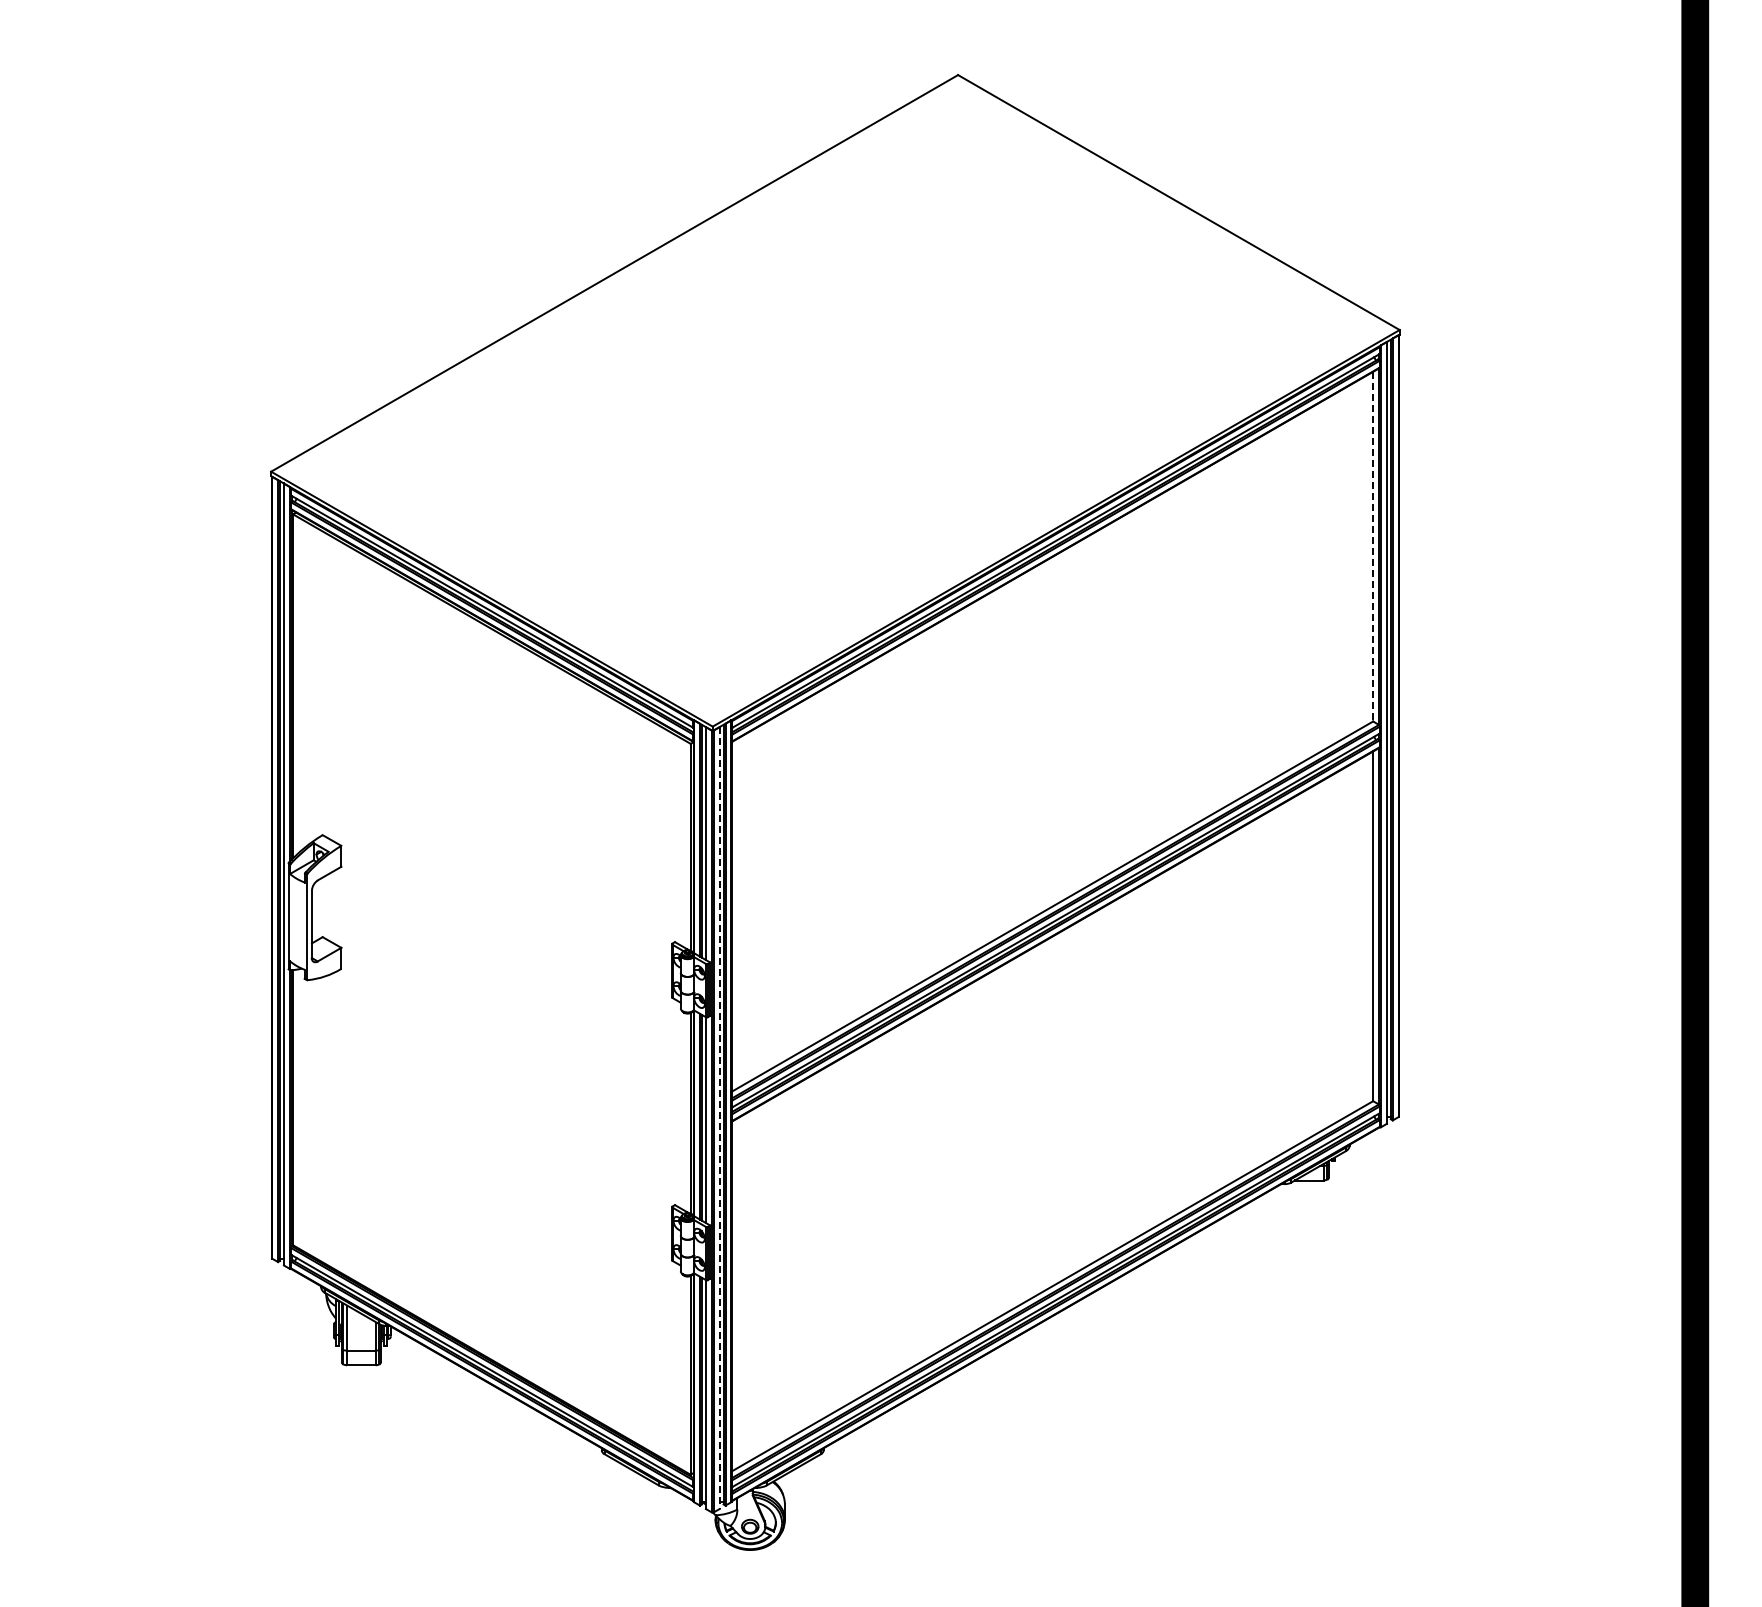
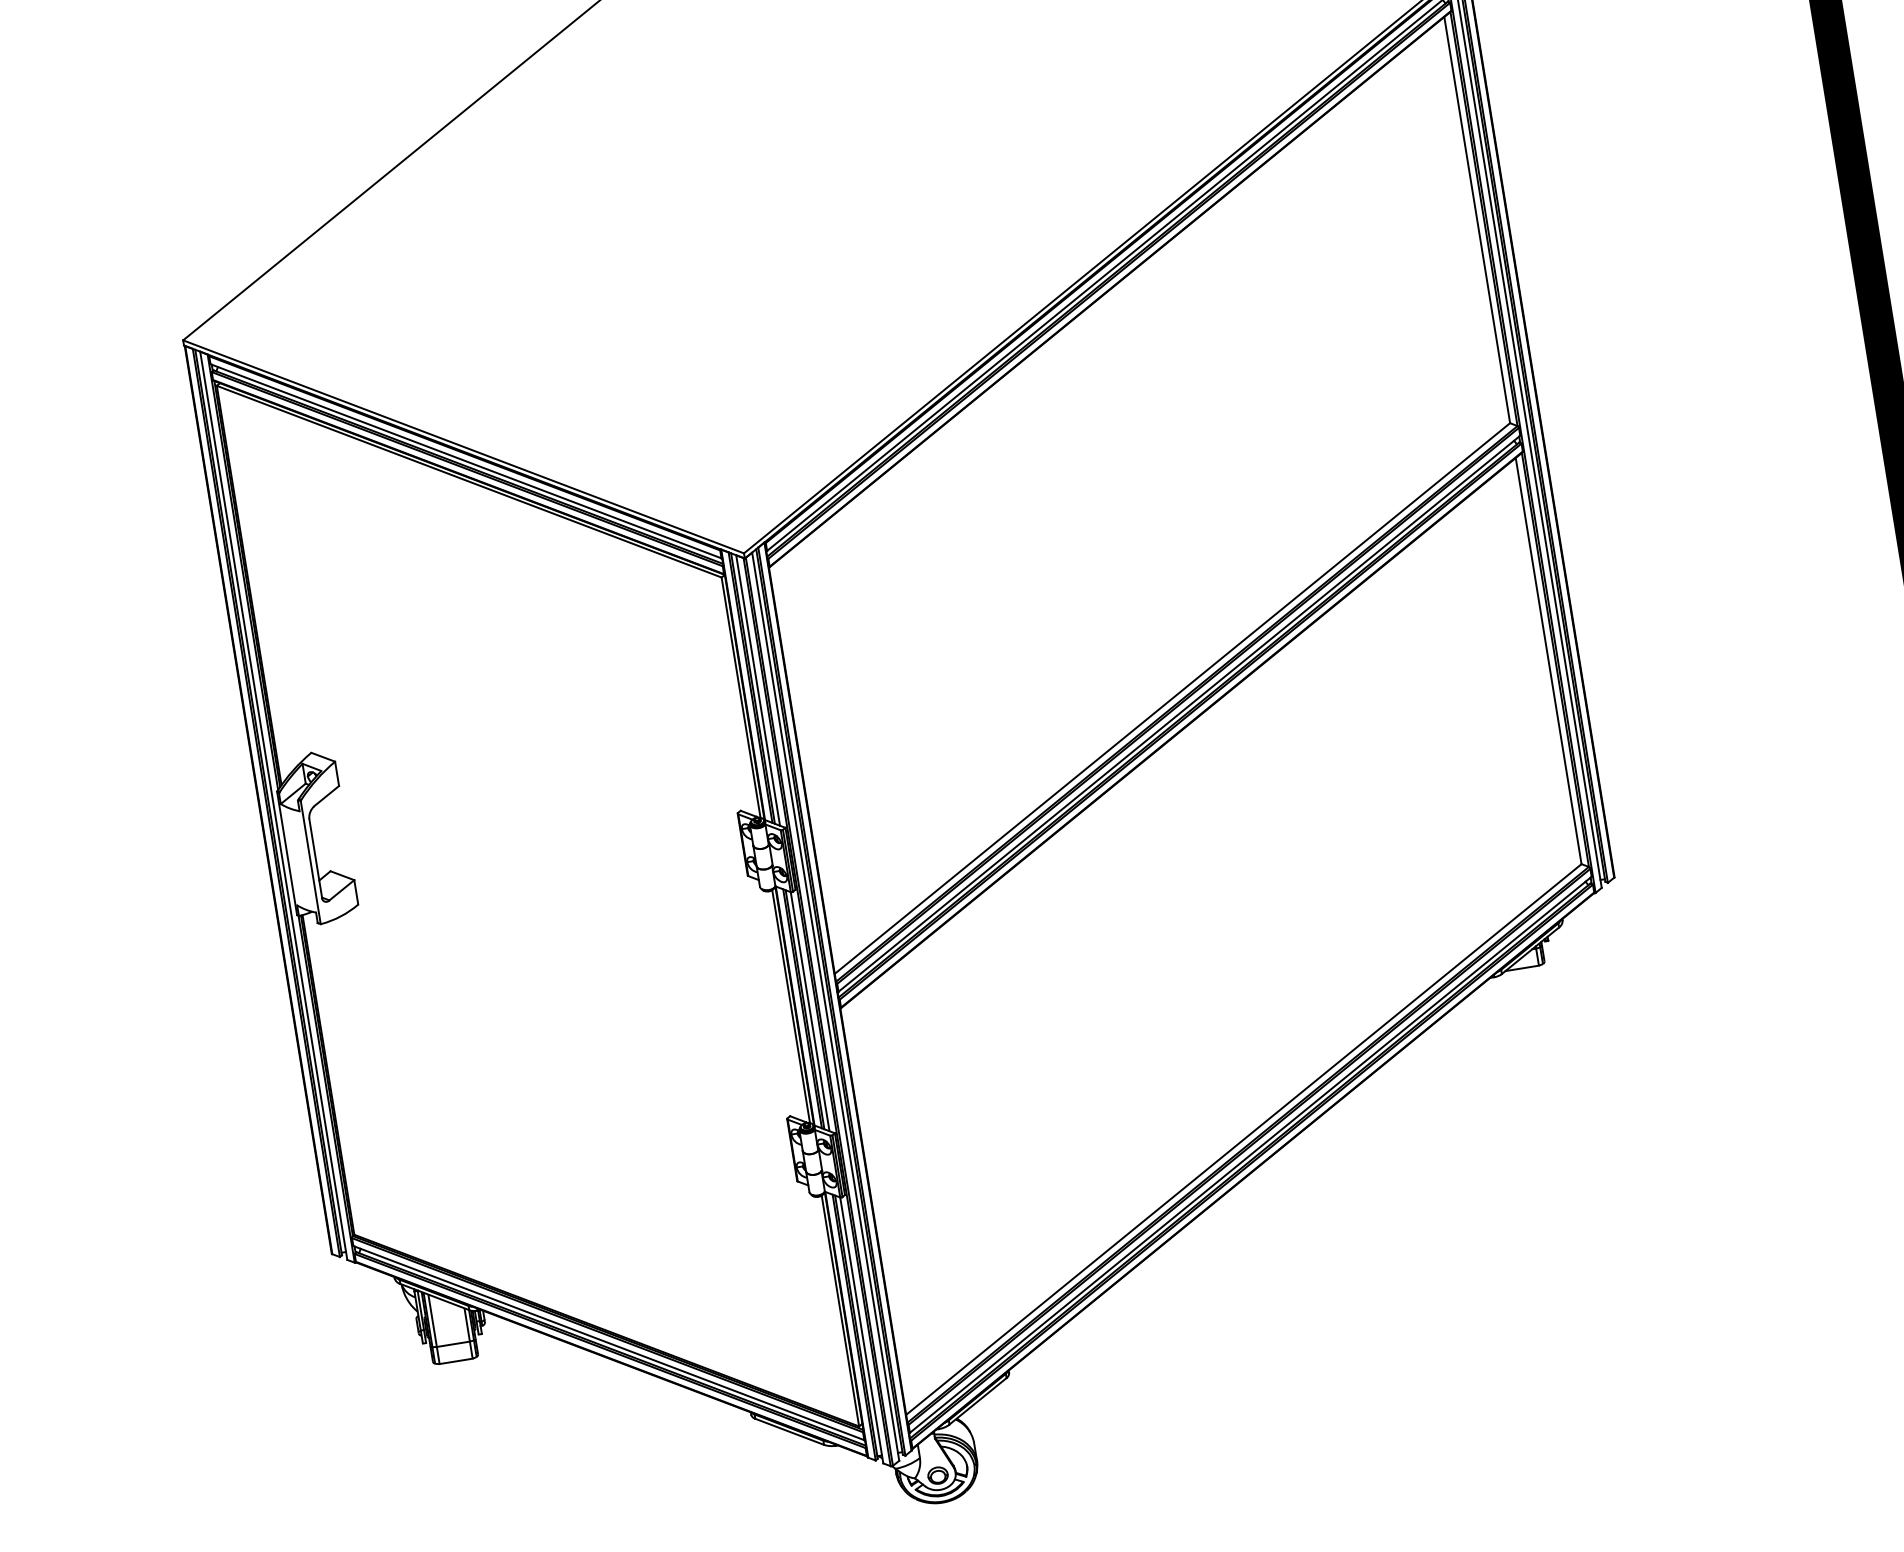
line: (1373, 546) -> (1477, 219), dashed -> solid
line: (719, 1118) -> (825, 1007), dashed -> solid

